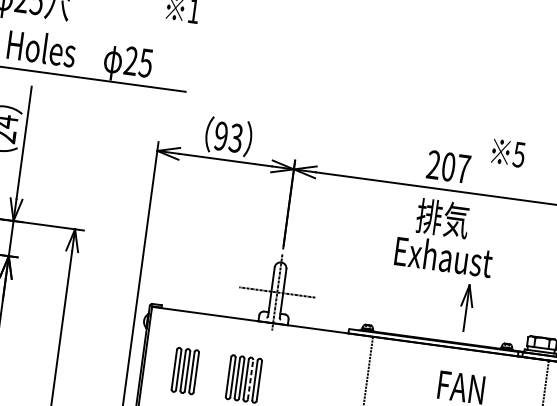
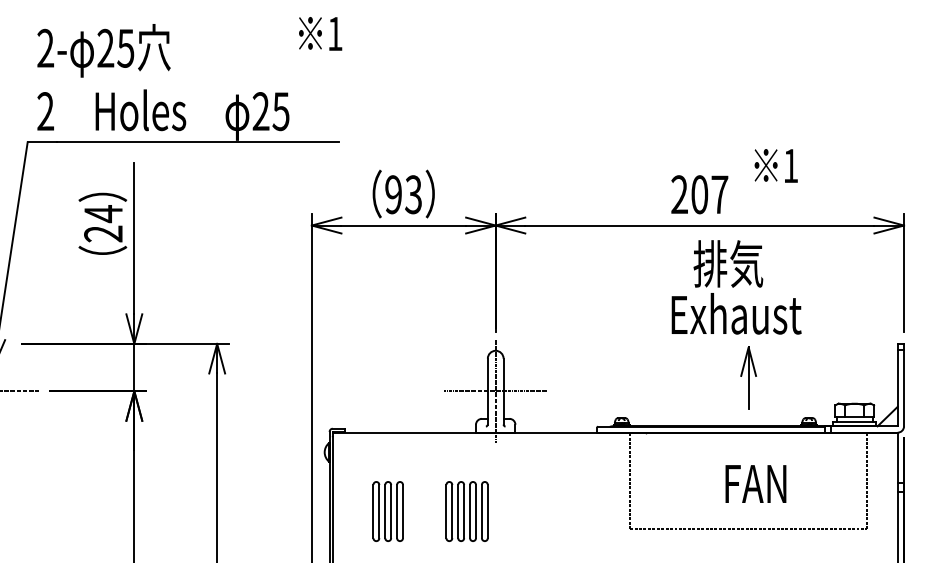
text: (518, 155) -> (790, 166), 5 -> 1
text: (446, 236) -> (736, 287), moved
line: (250, 379) -> (475, 511), dashed -> solid

